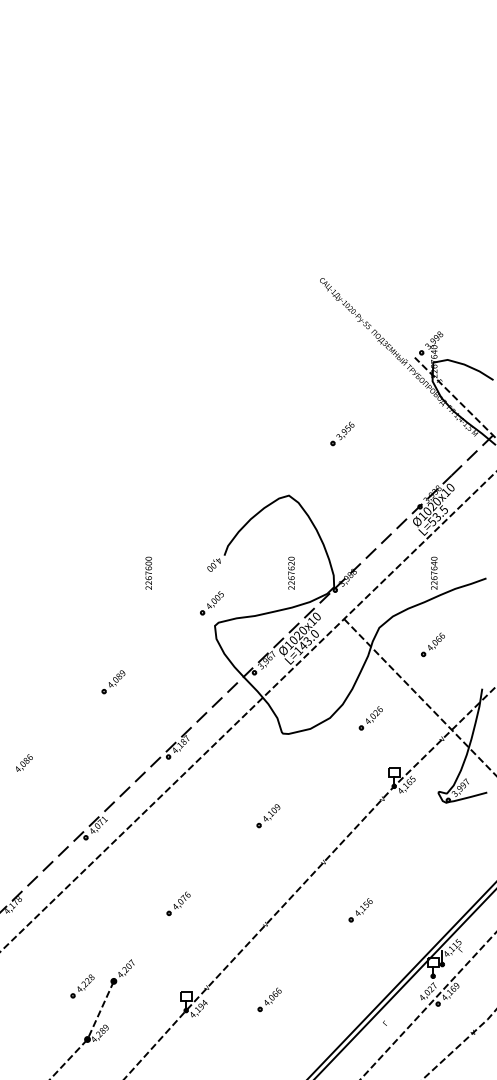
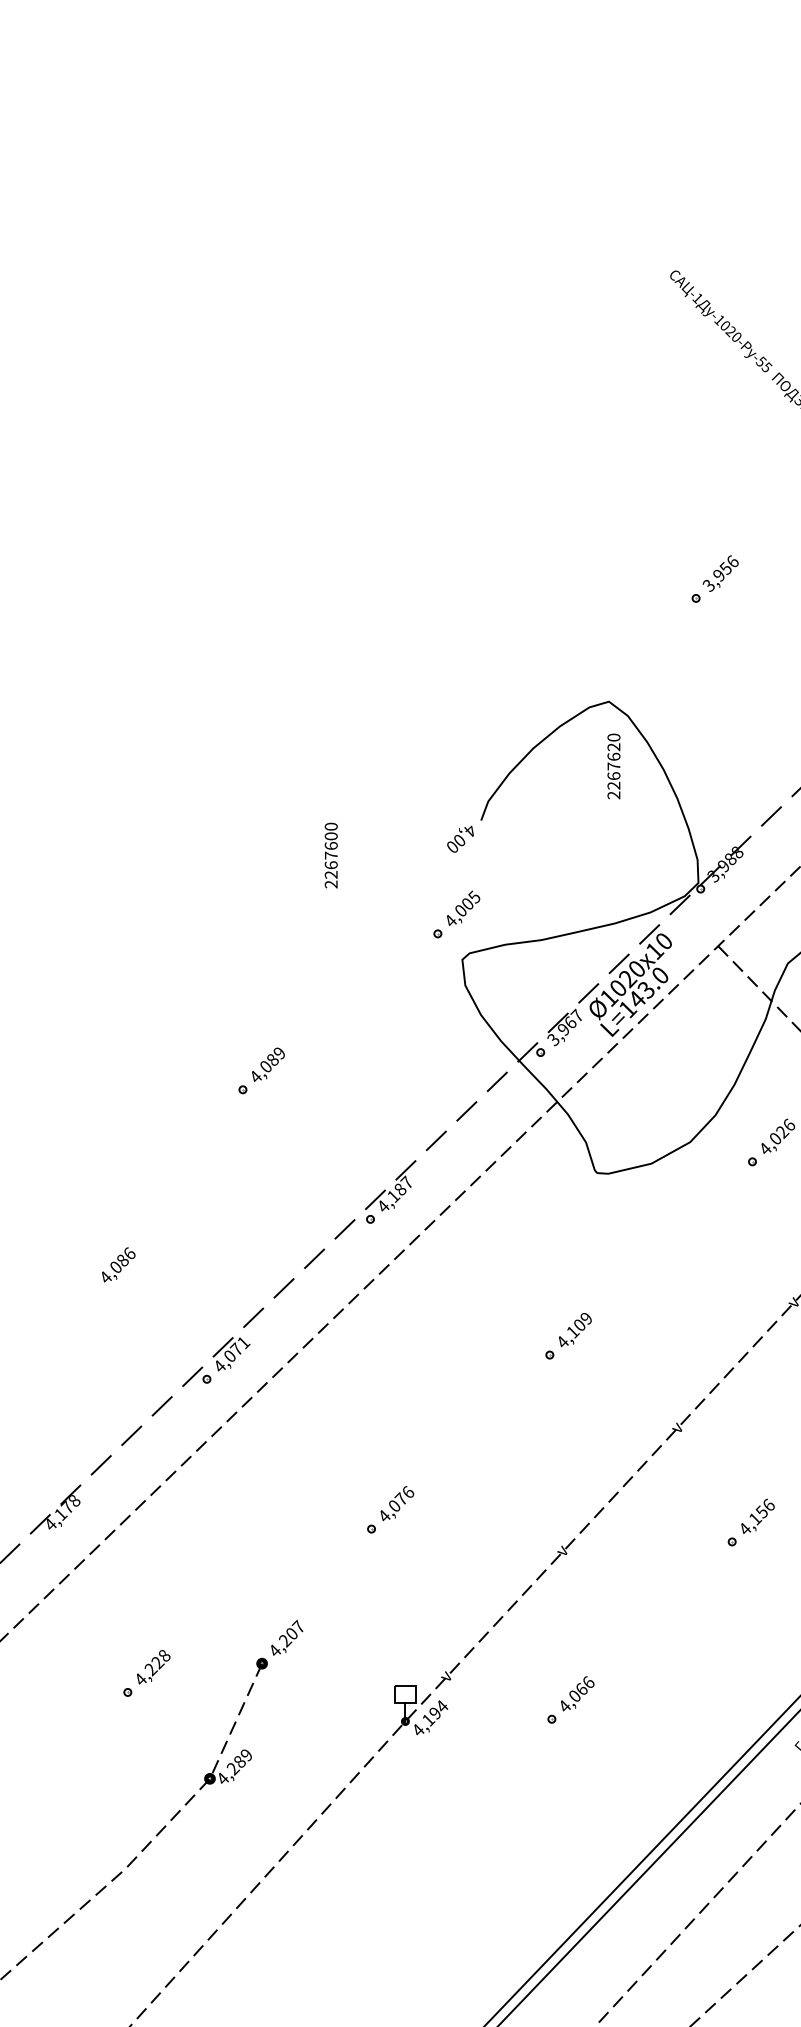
text: (291, 572) -> (613, 764), moved
text: (24, 762) -> (118, 1263), moved
part: (82, 986) -> (146, 1673), moved

